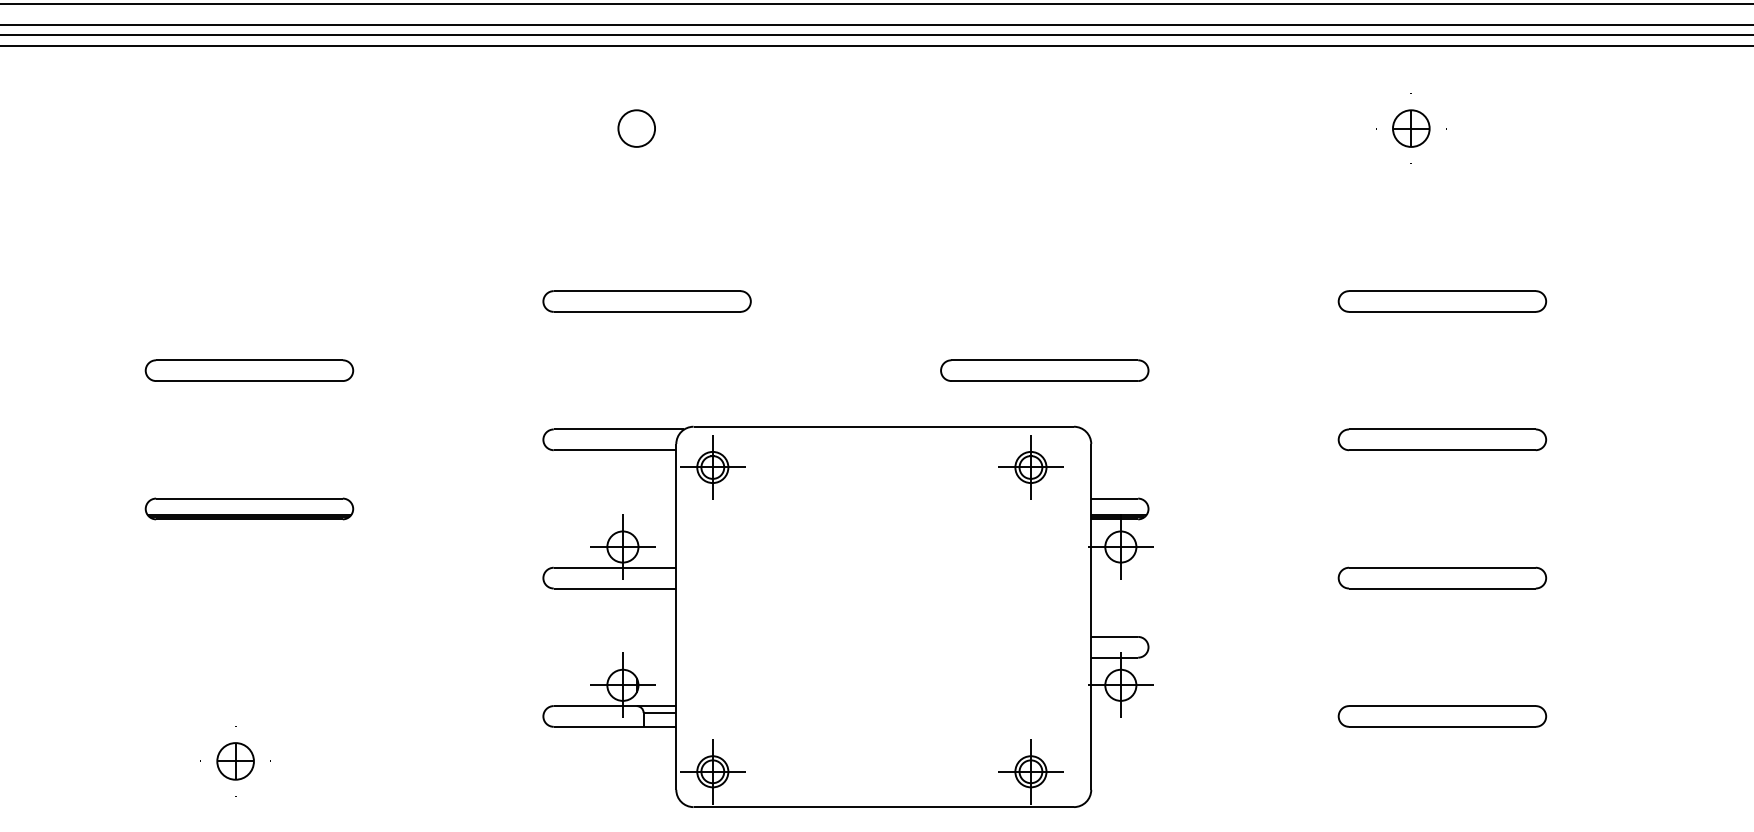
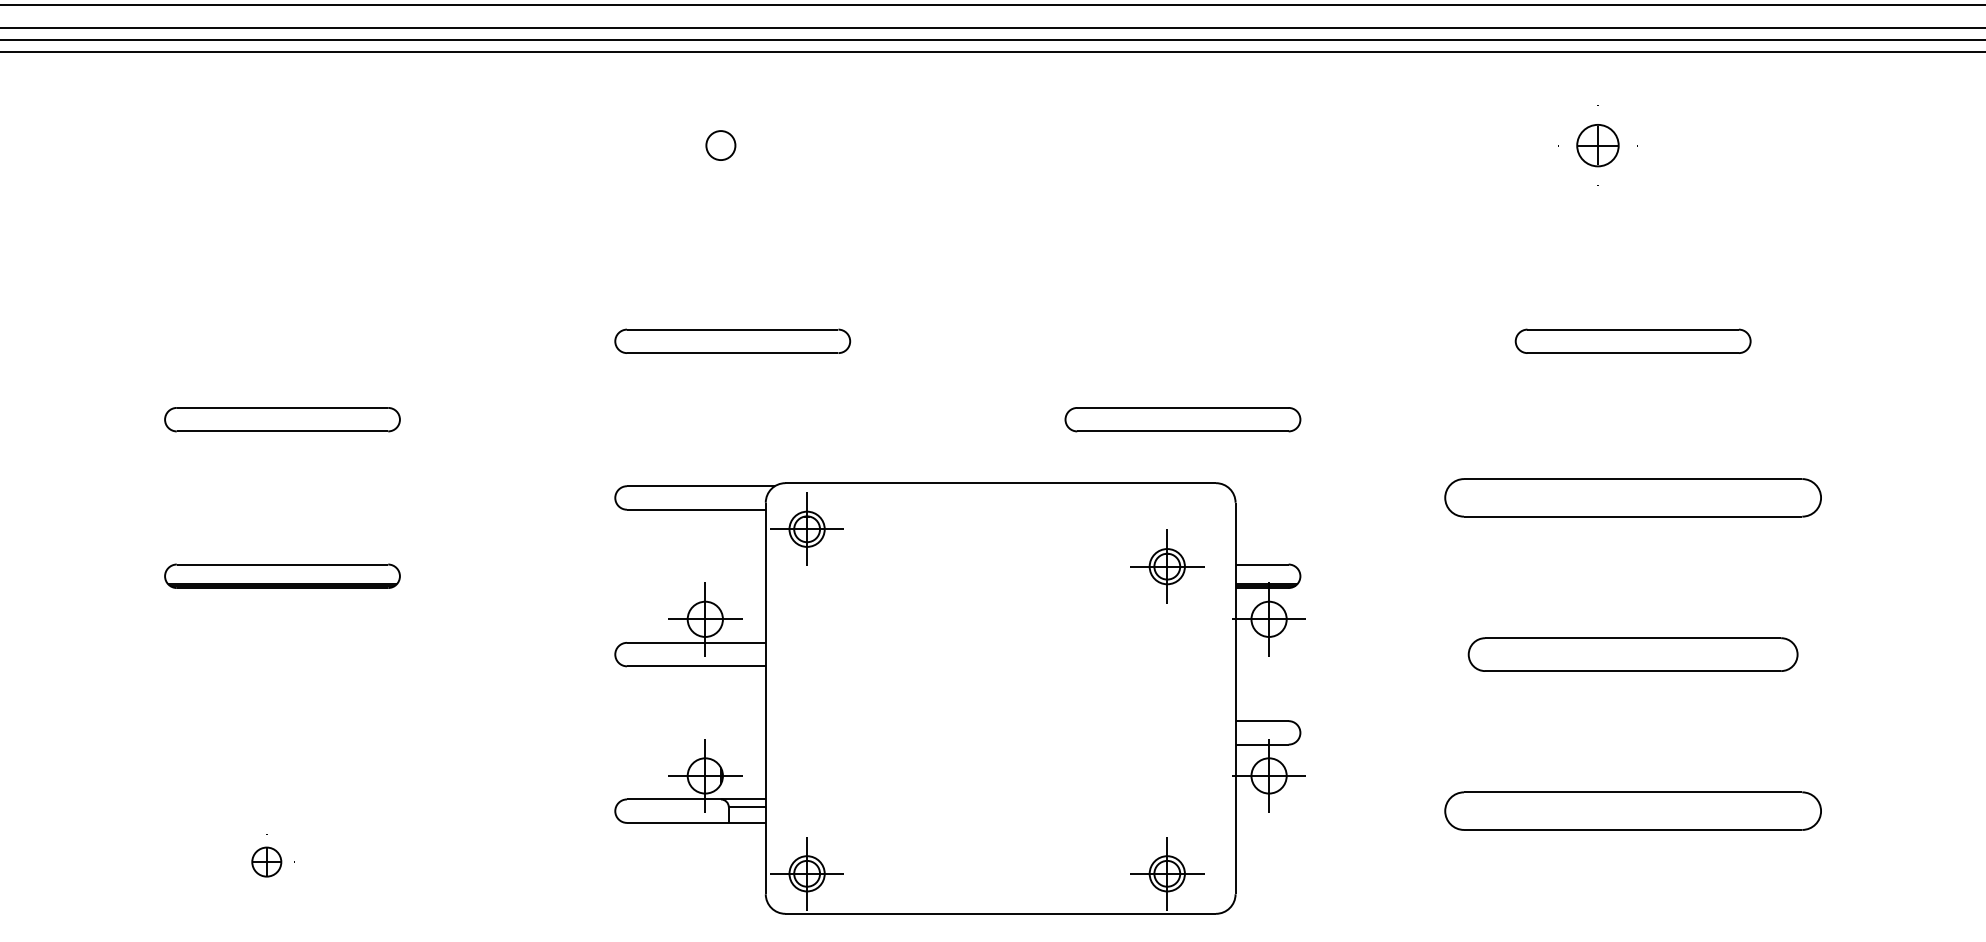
part: (636, 128) -> (720, 145), size x0.7
part: (1442, 439) -> (1633, 497), size x1.6
part: (1030, 467) -> (1166, 566), moved
part: (1442, 577) -> (1633, 653), size x1.4
part: (1442, 716) -> (1633, 811), size x1.6
part: (235, 761) -> (266, 862), size x0.7

